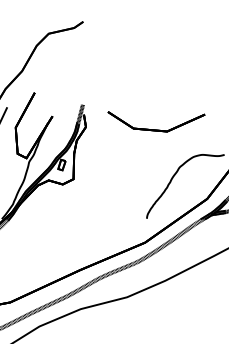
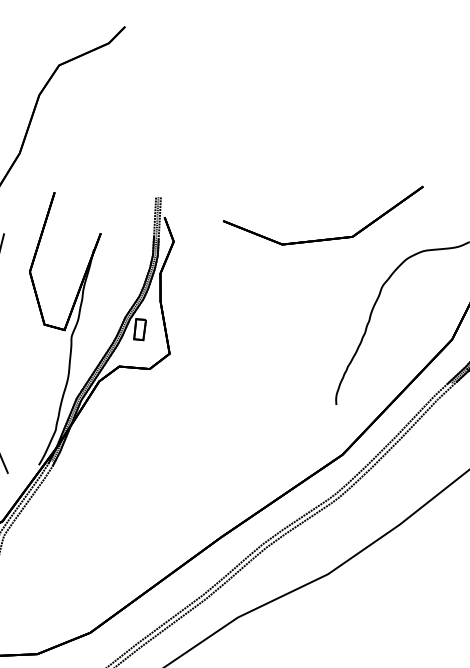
part: (156, 129) -> (329, 237), moved

